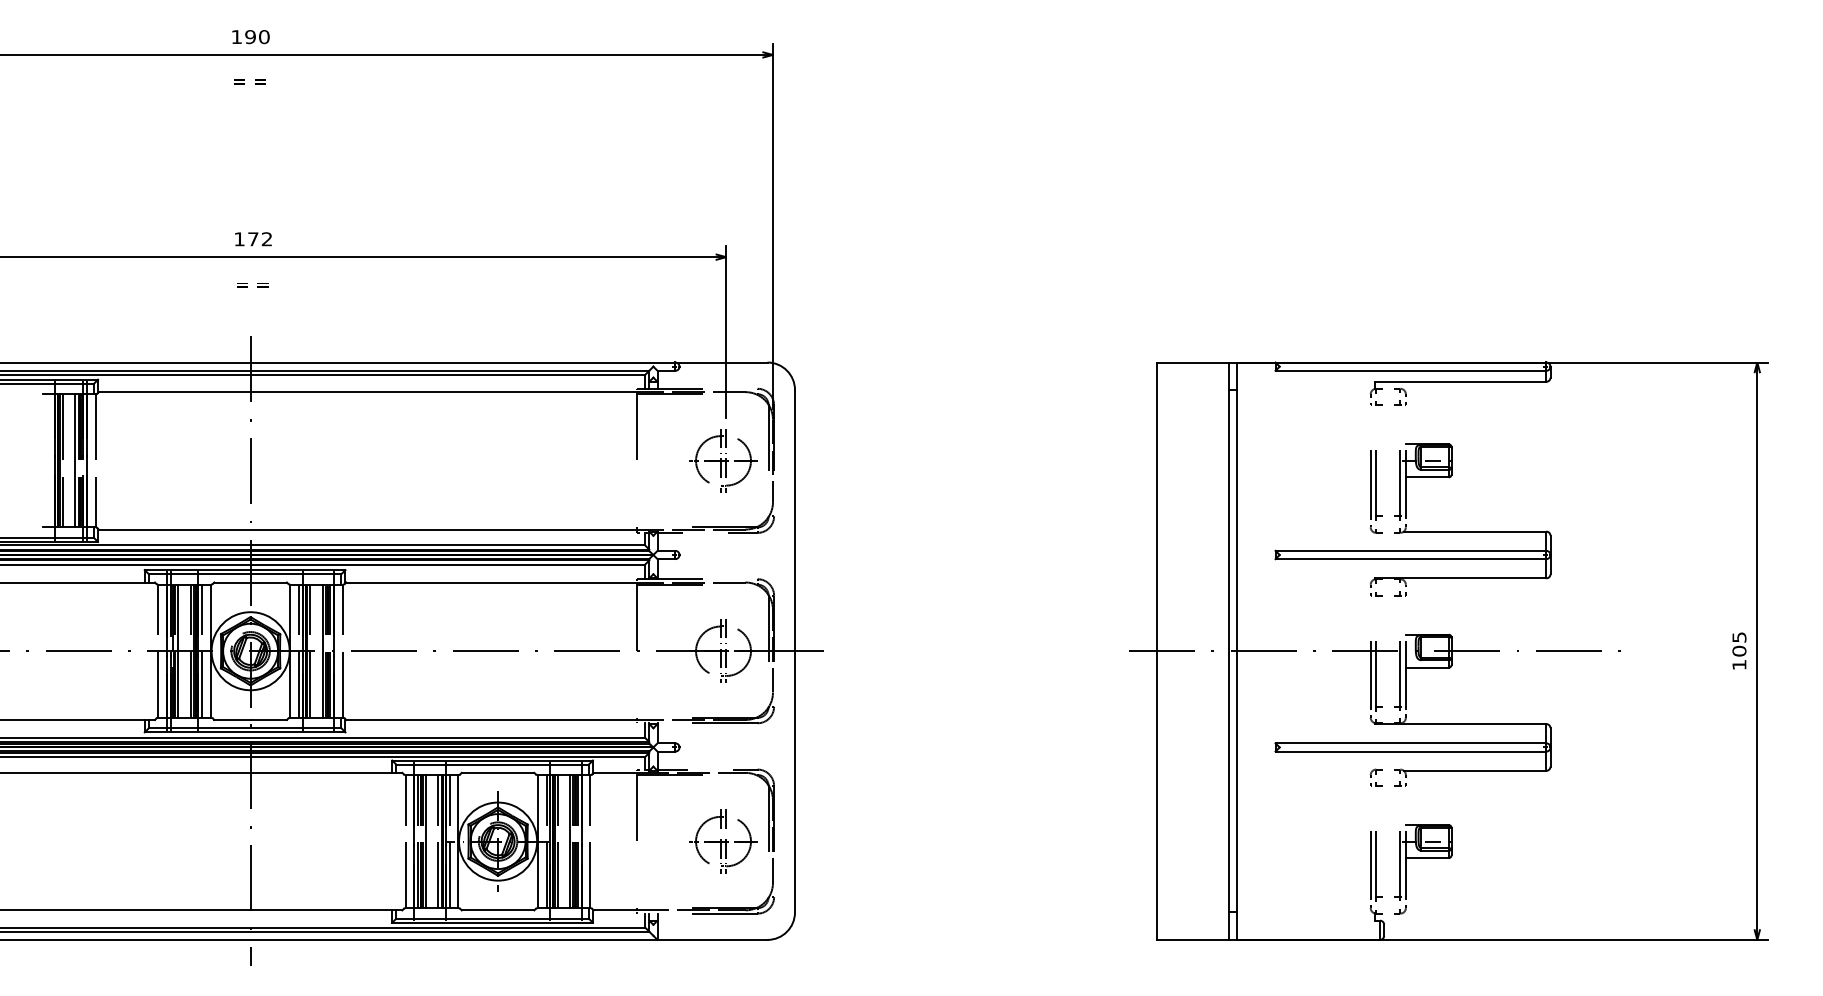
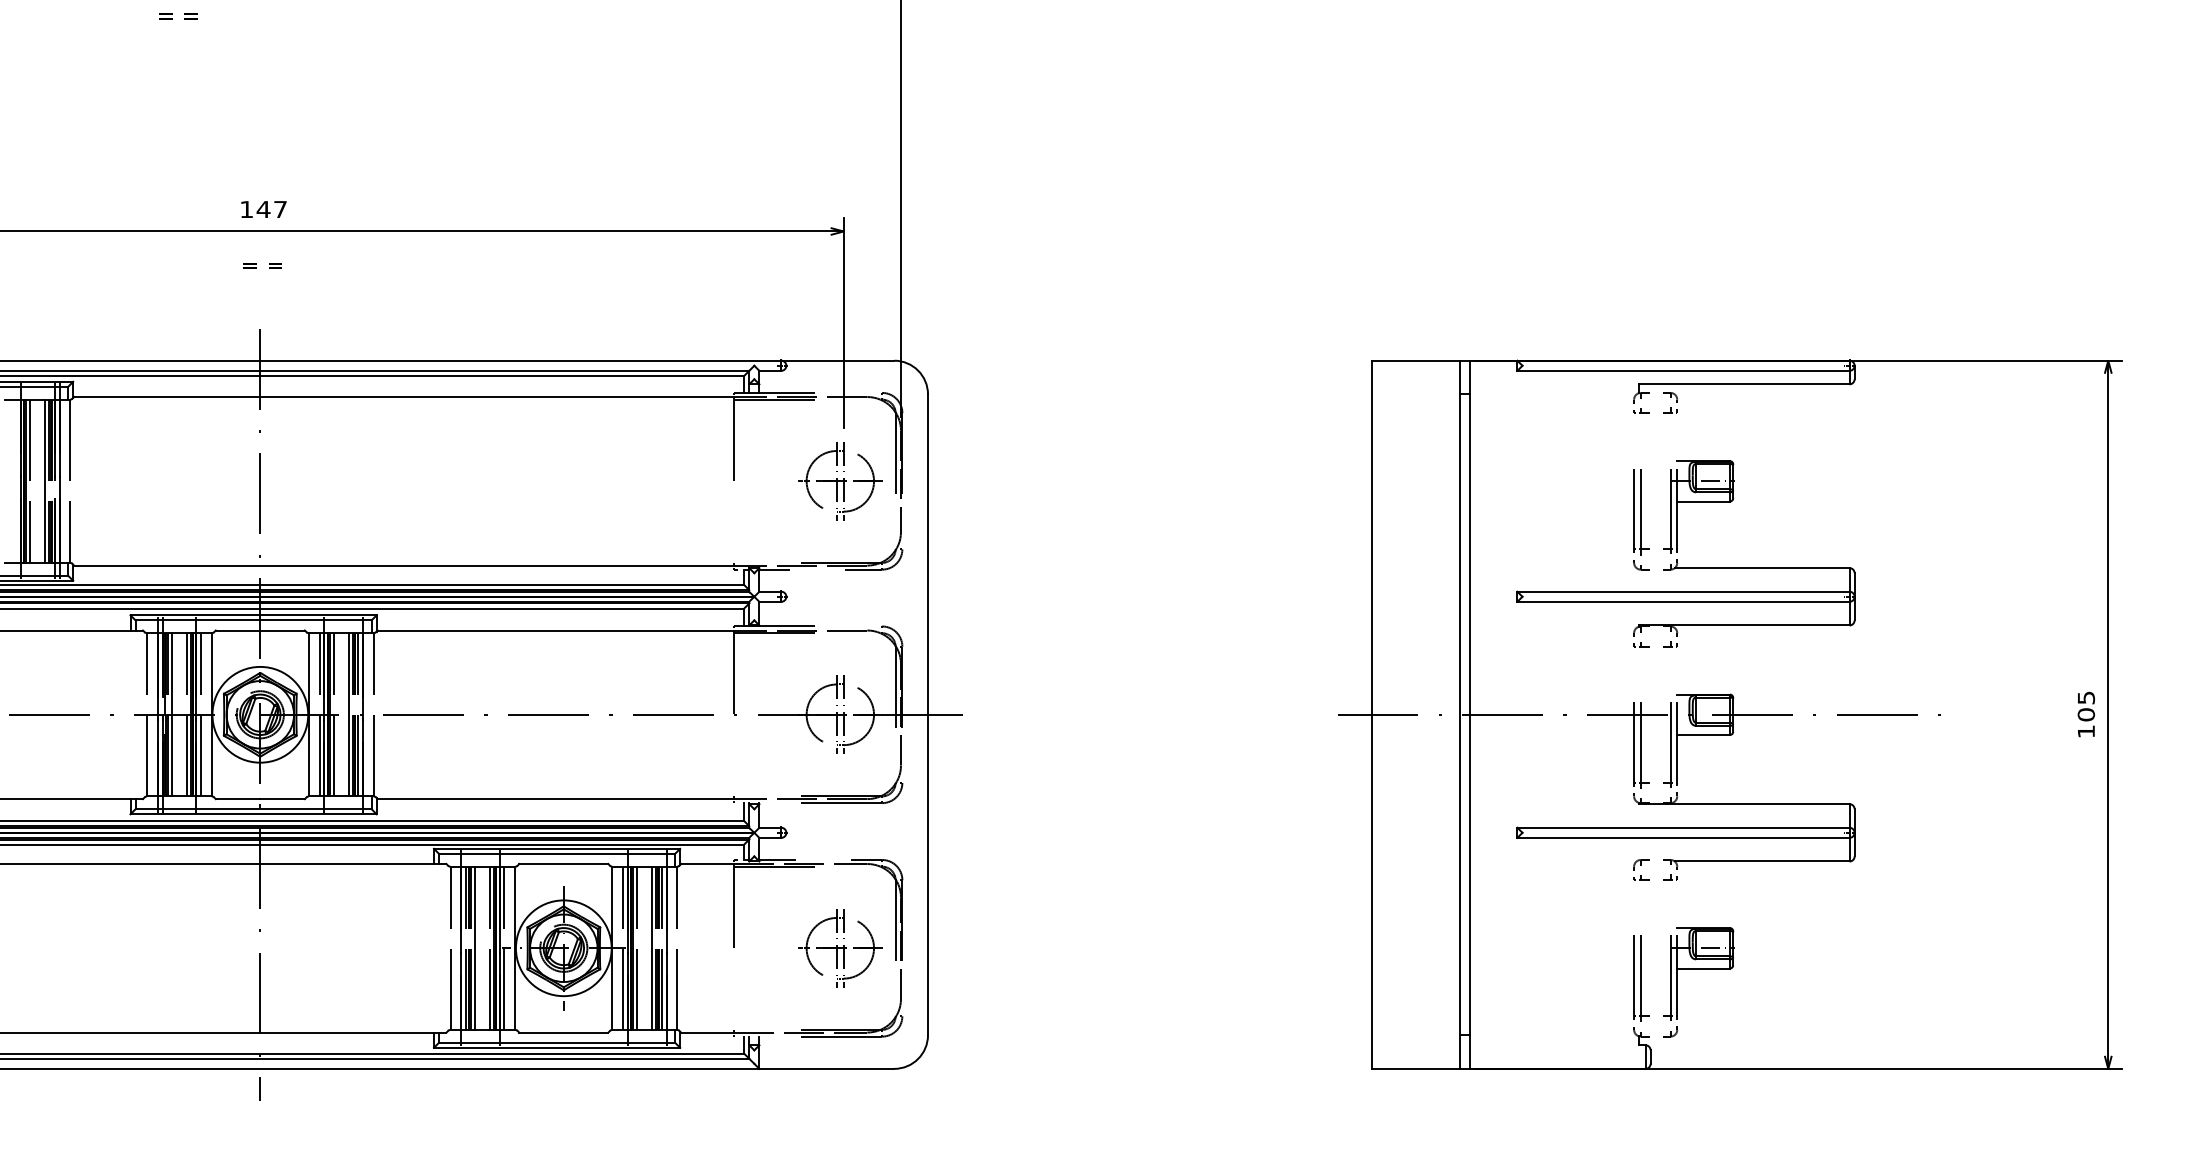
text: (249, 81) -> (177, 16), moved
text: (259, 239) -> (271, 209), 172 -> 147

